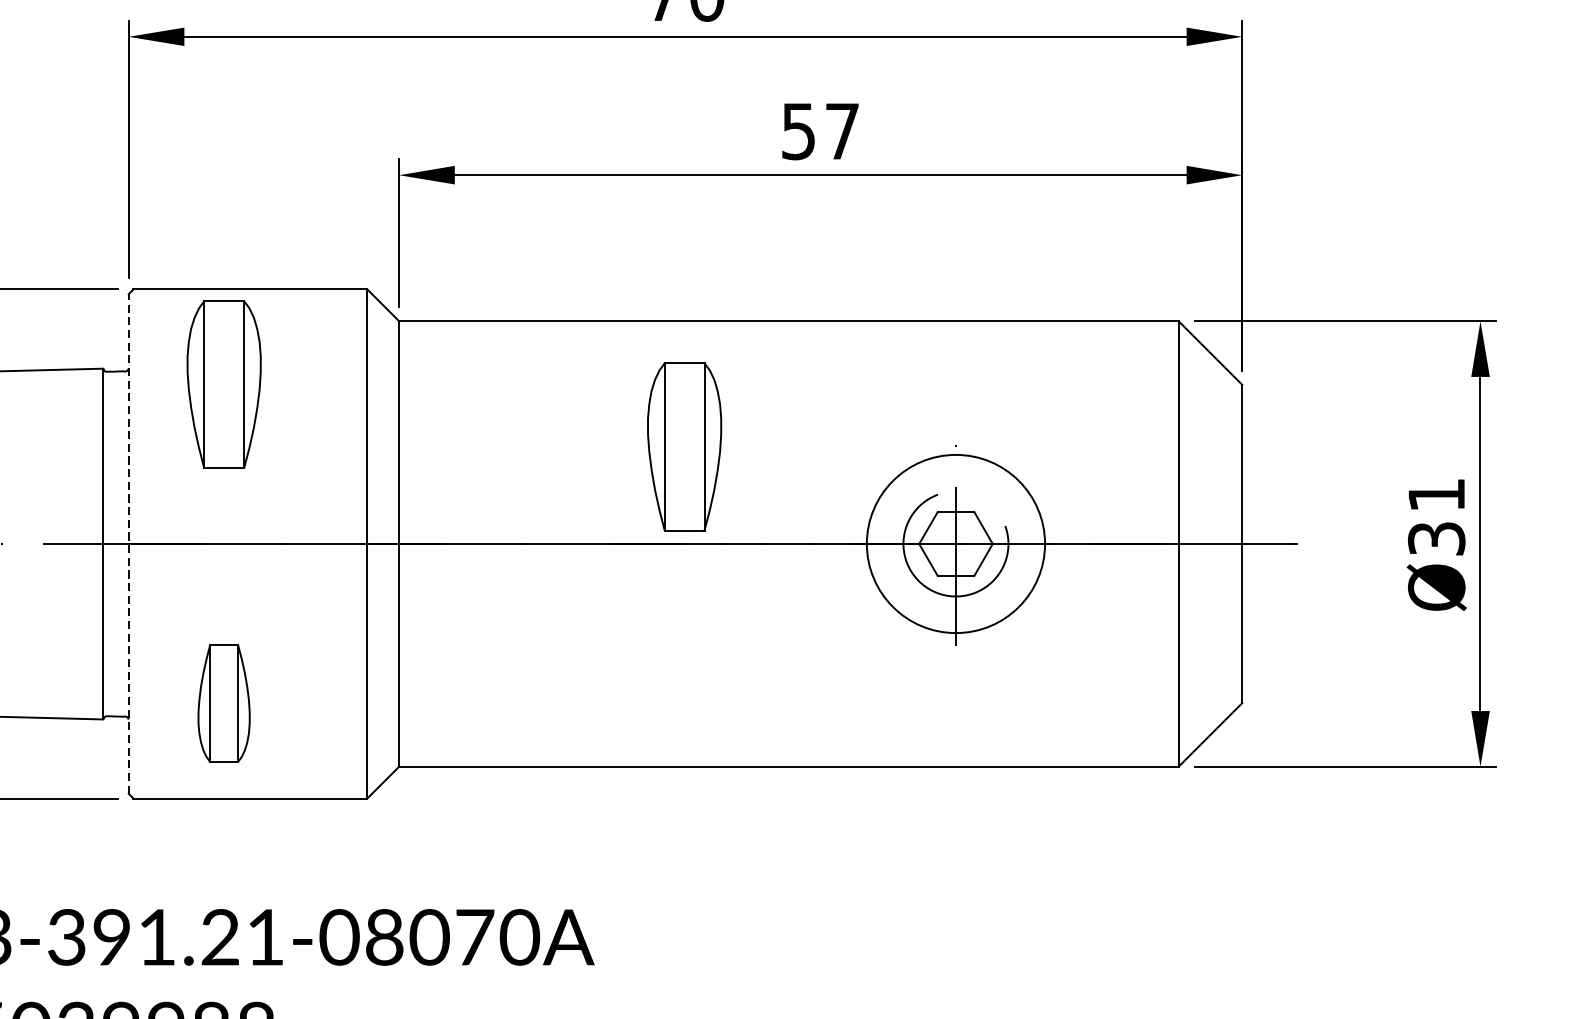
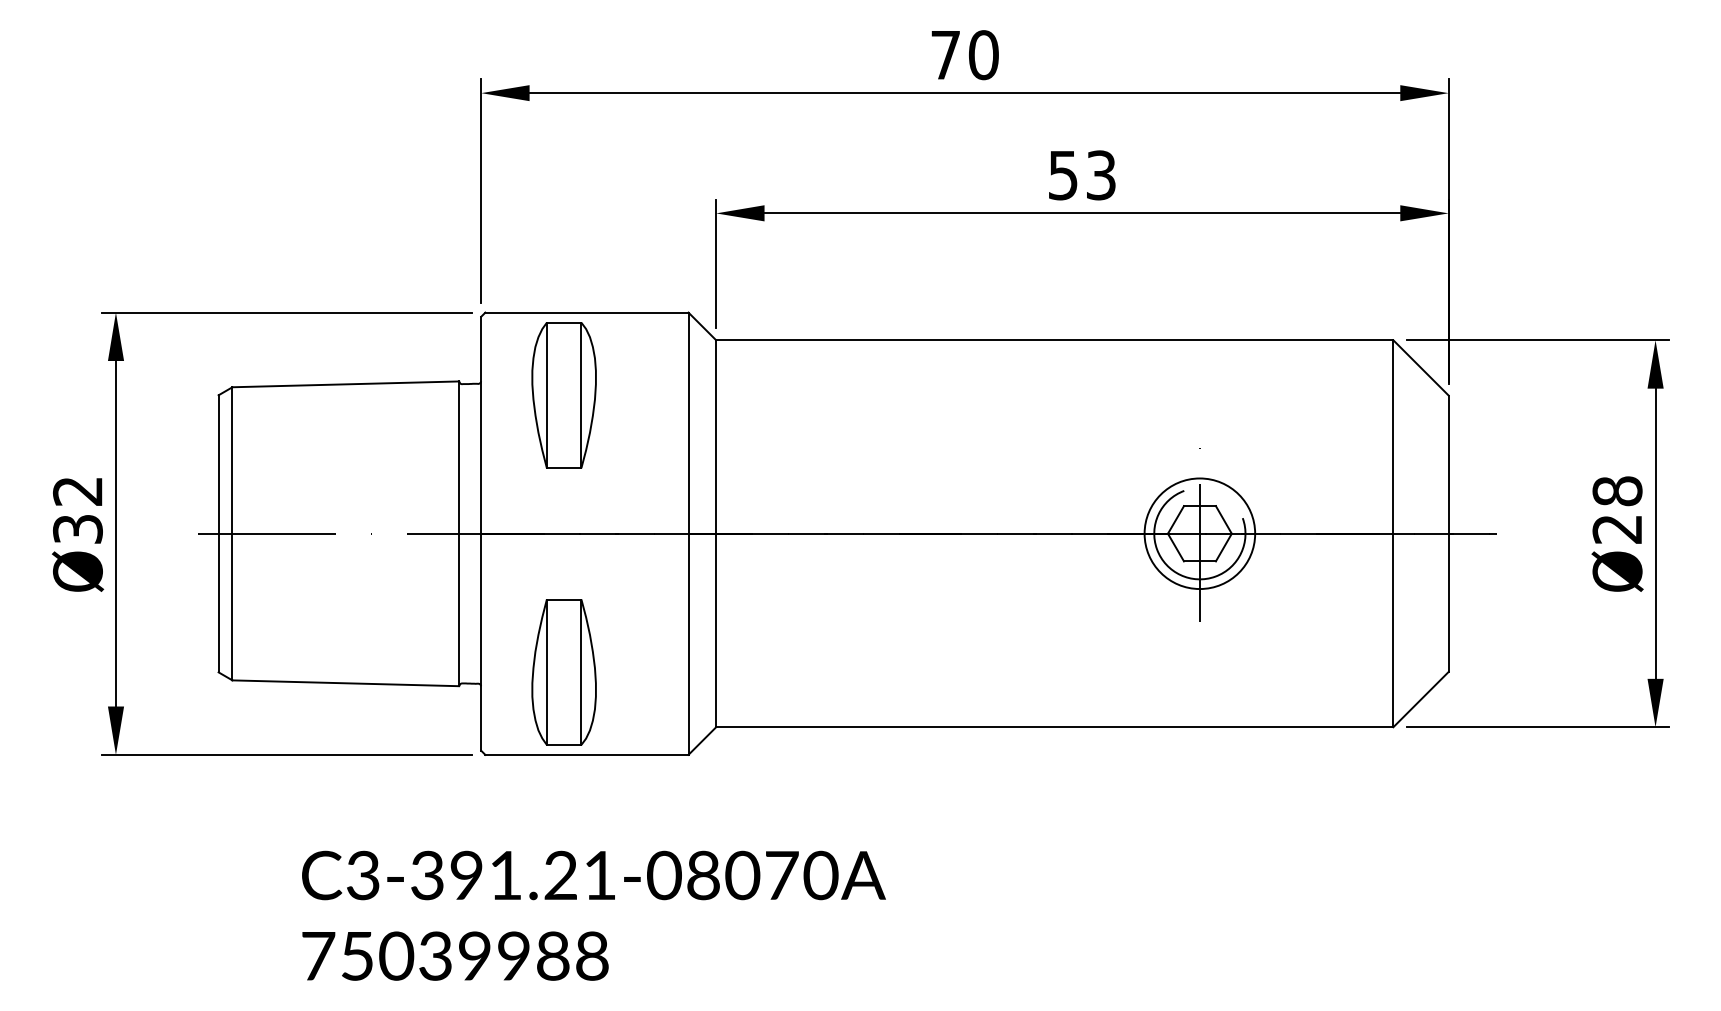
text: (842, 131) -> (1101, 175), 57 -> 53
part: (683, 447) -> (963, 449), removed
text: (1436, 516) -> (1617, 509), Ø31 -> Ø28
line: (129, 543) -> (481, 533), dashed -> solid
circle: (955, 543) -> (1199, 533), size x0.71
part: (223, 703) -> (563, 672), size x1.43

